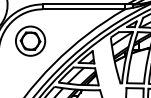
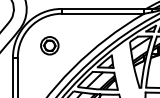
part: (30, 41) -> (49, 45), size x0.6

